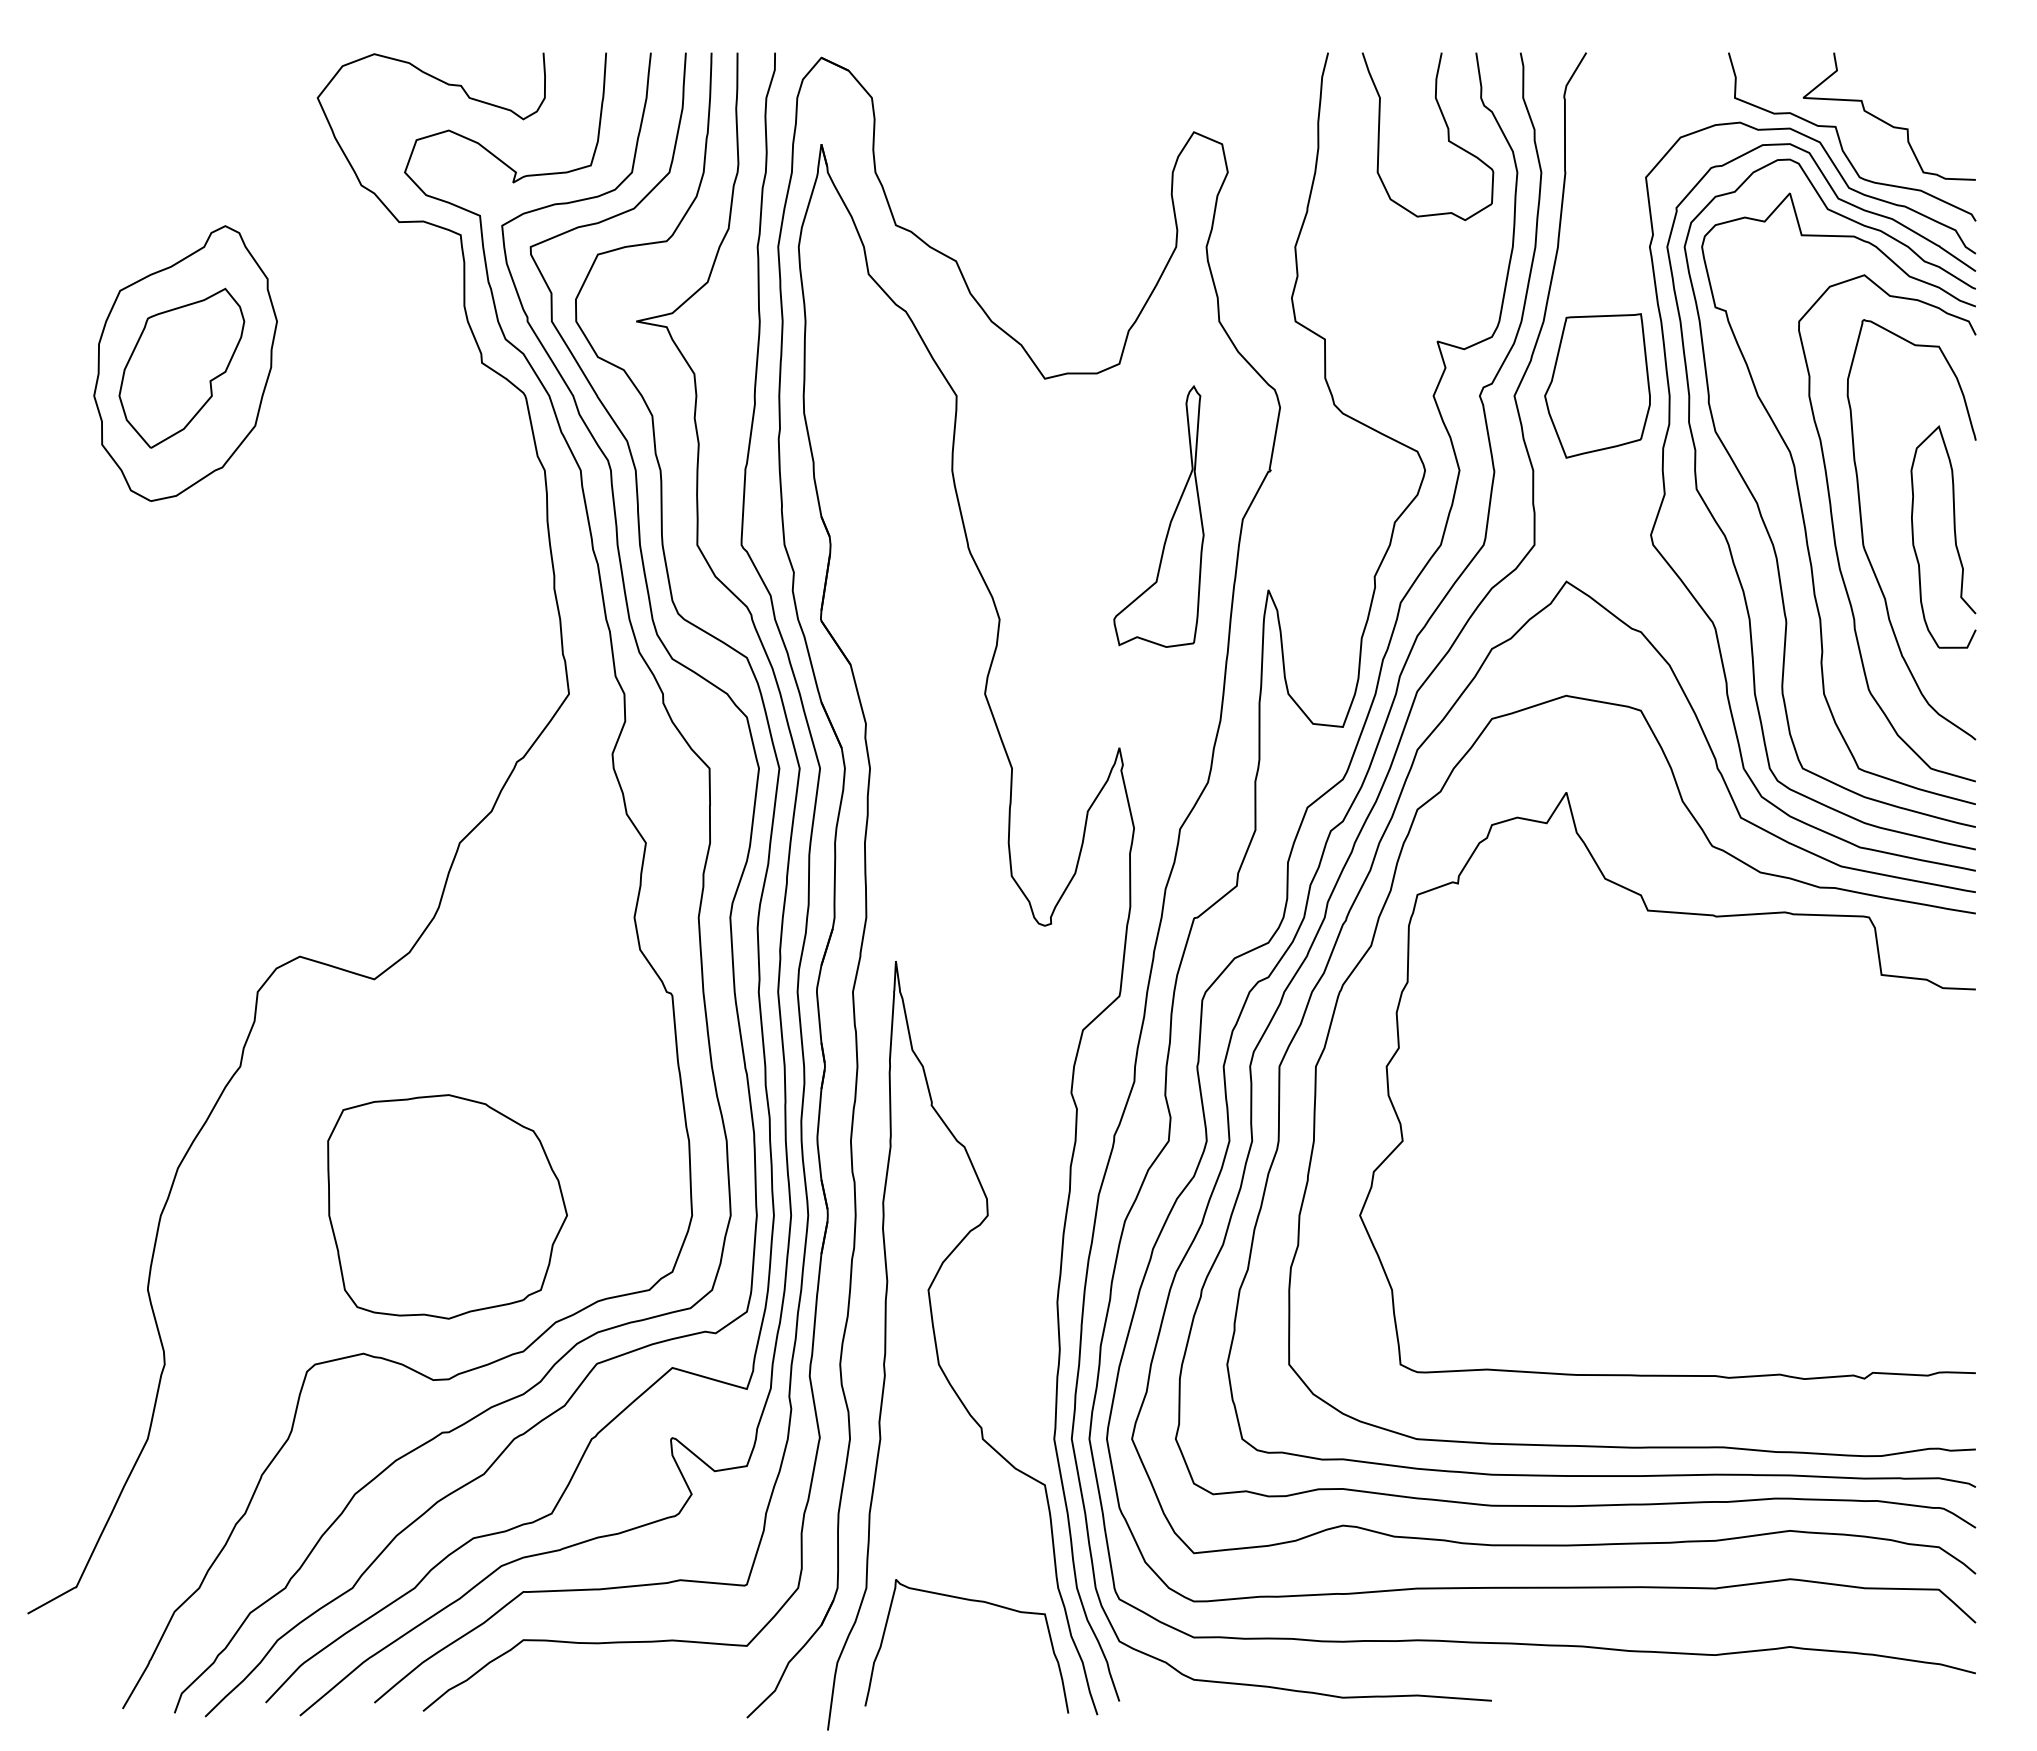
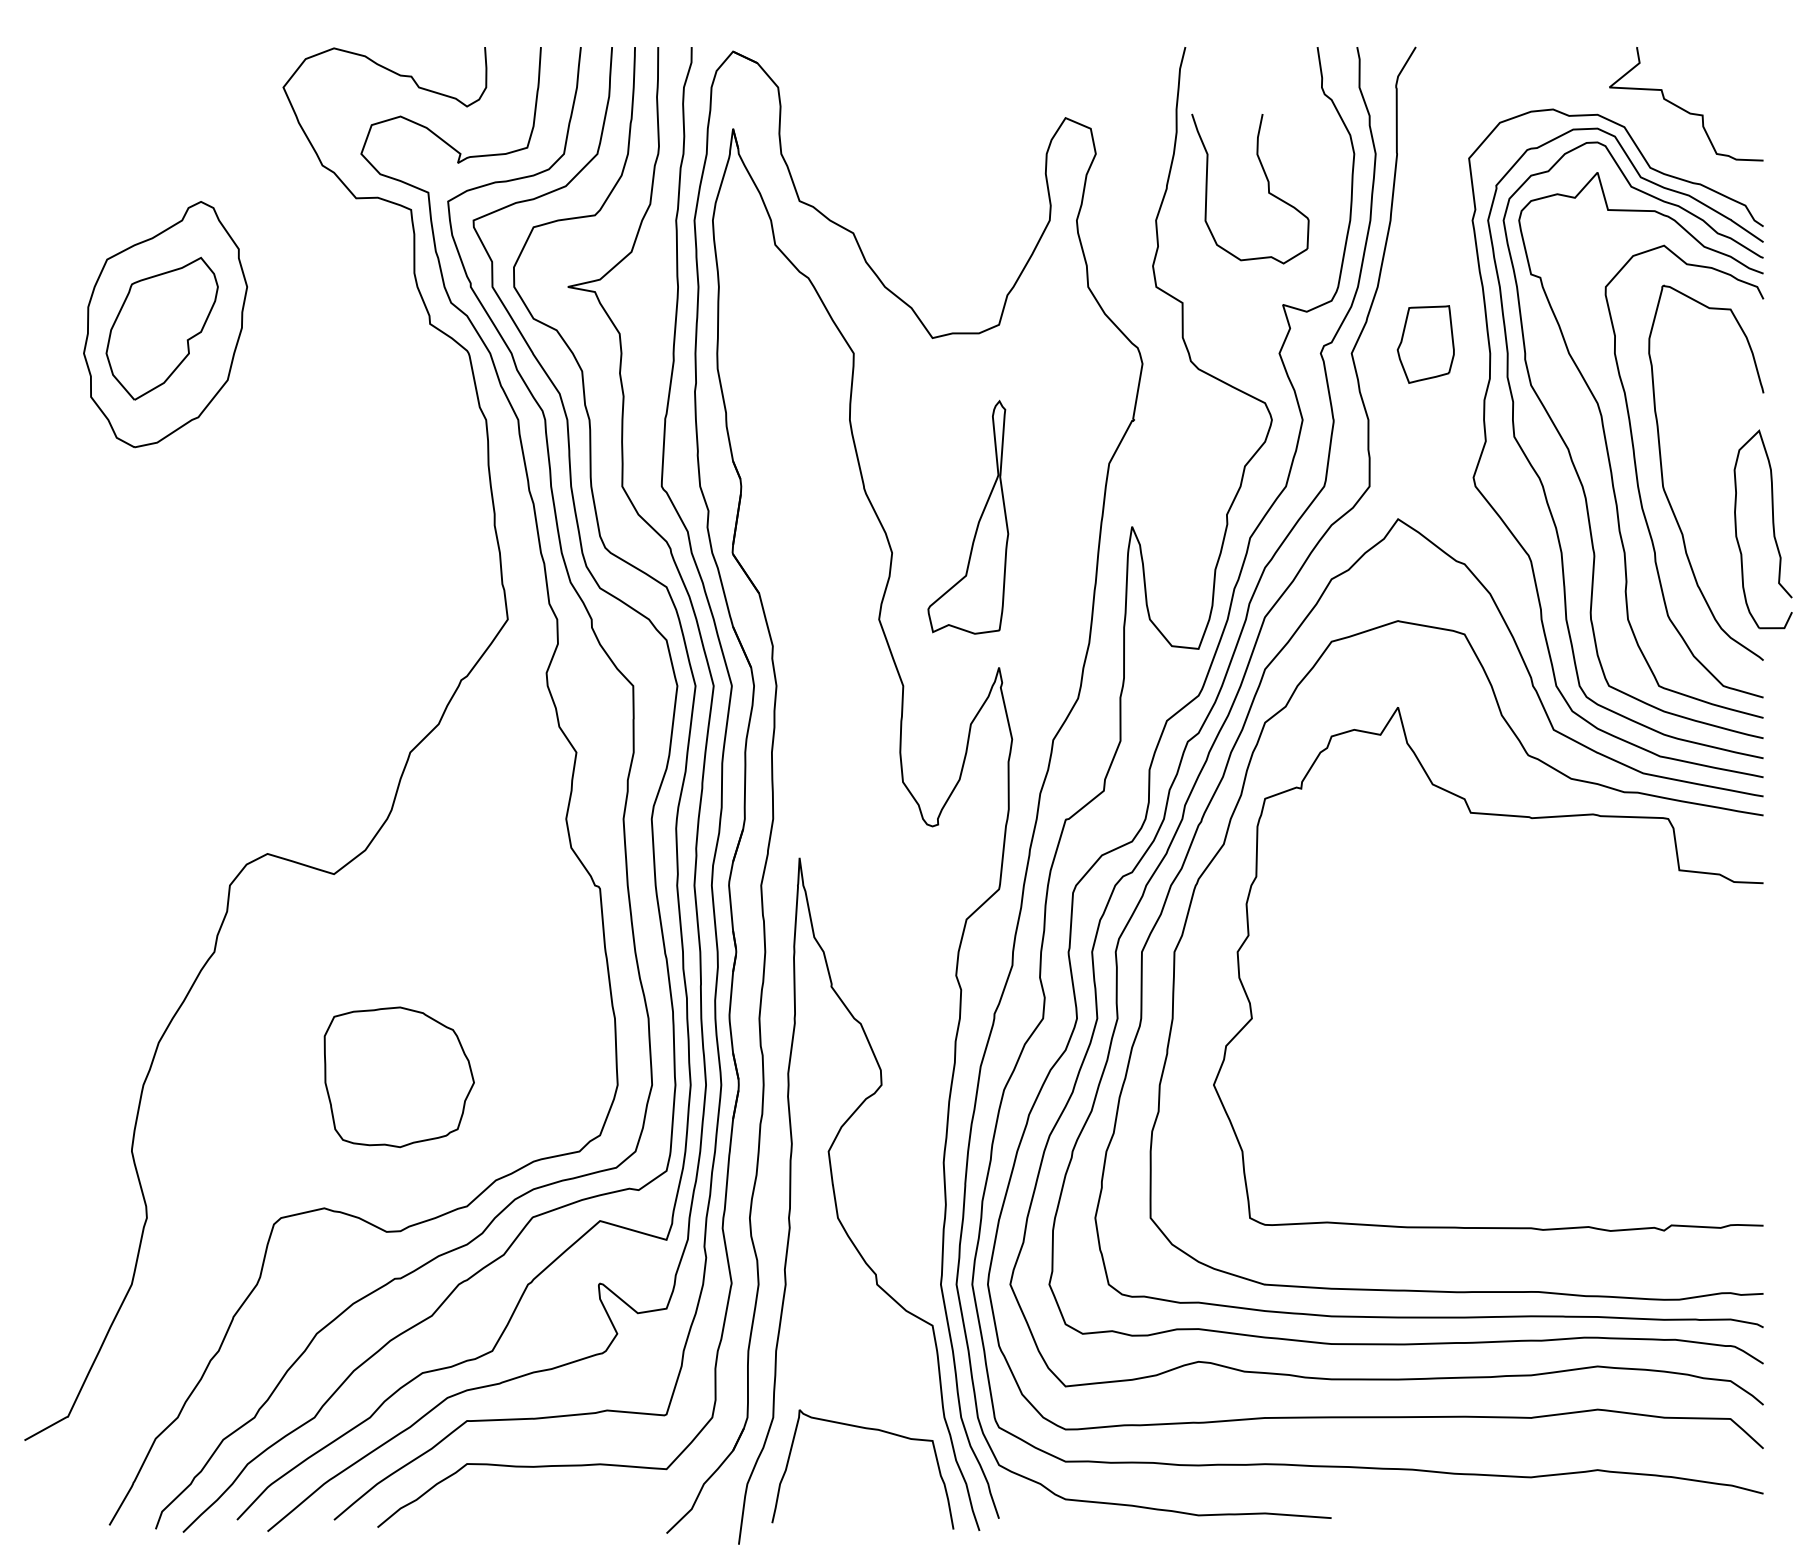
part: (1447, 136) -> (1267, 188), moved
curve: (1840, 139) -> (1642, 124), removed
part: (1597, 385) -> (1425, 344), size x0.6
part: (1169, 522) -> (977, 522), moved
part: (1954, 536) -> (1773, 528), moved
part: (447, 1206) -> (399, 1076), size x0.7

